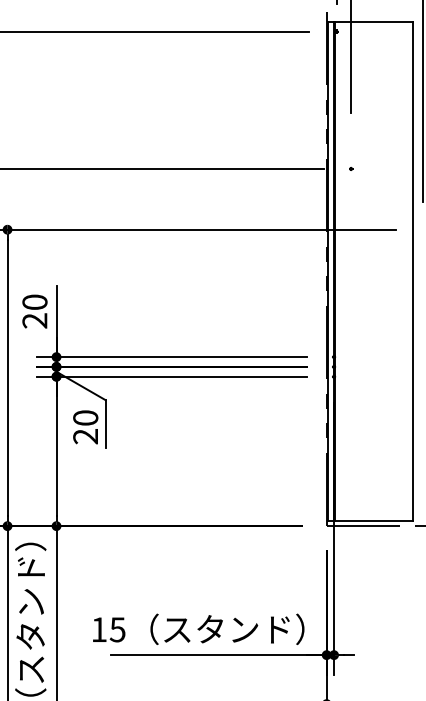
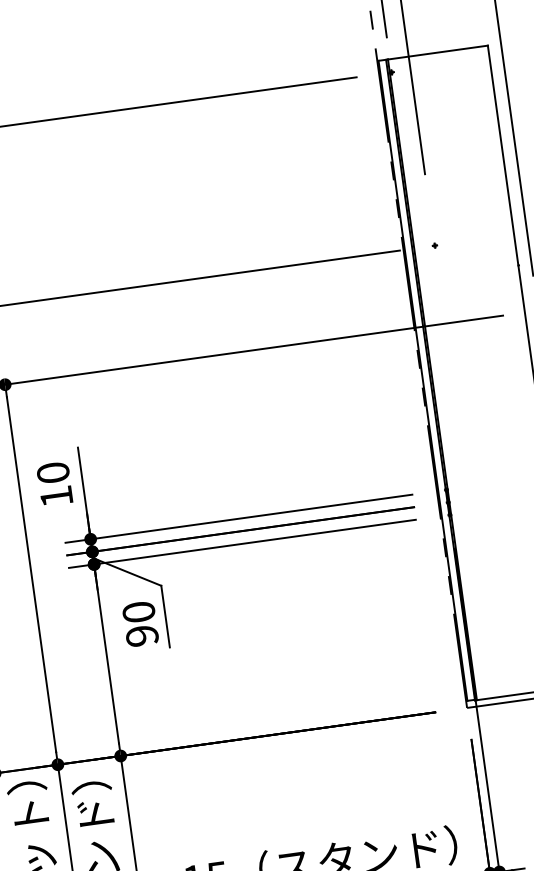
text: (34, 320) -> (55, 496), 20 -> 10
text: (85, 436) -> (141, 635), 20 -> 90

